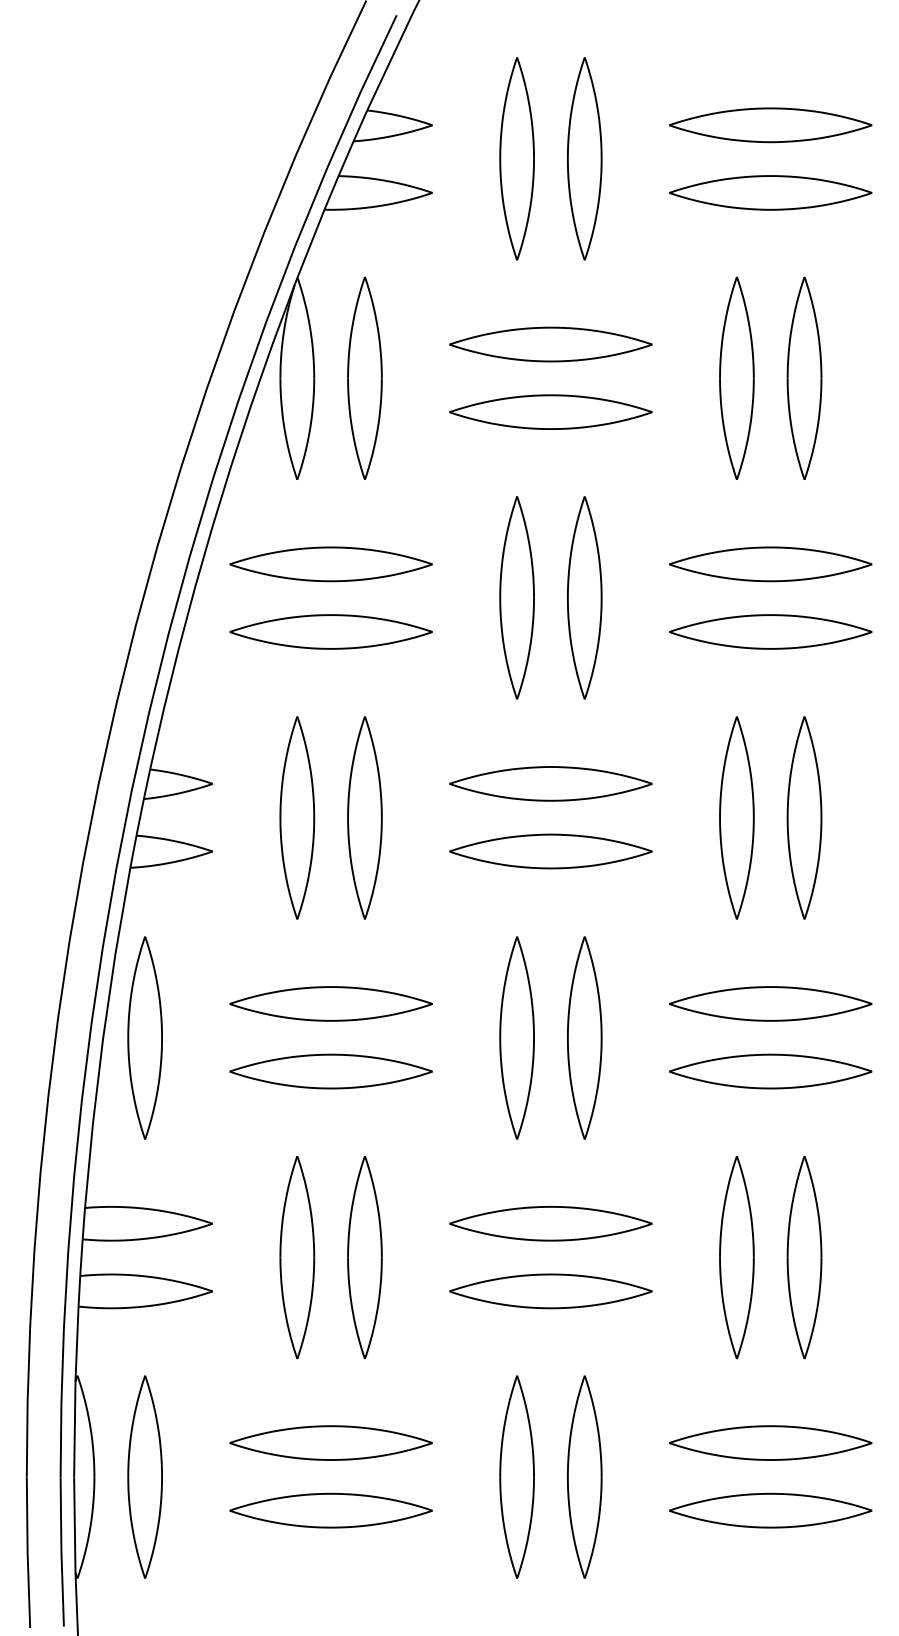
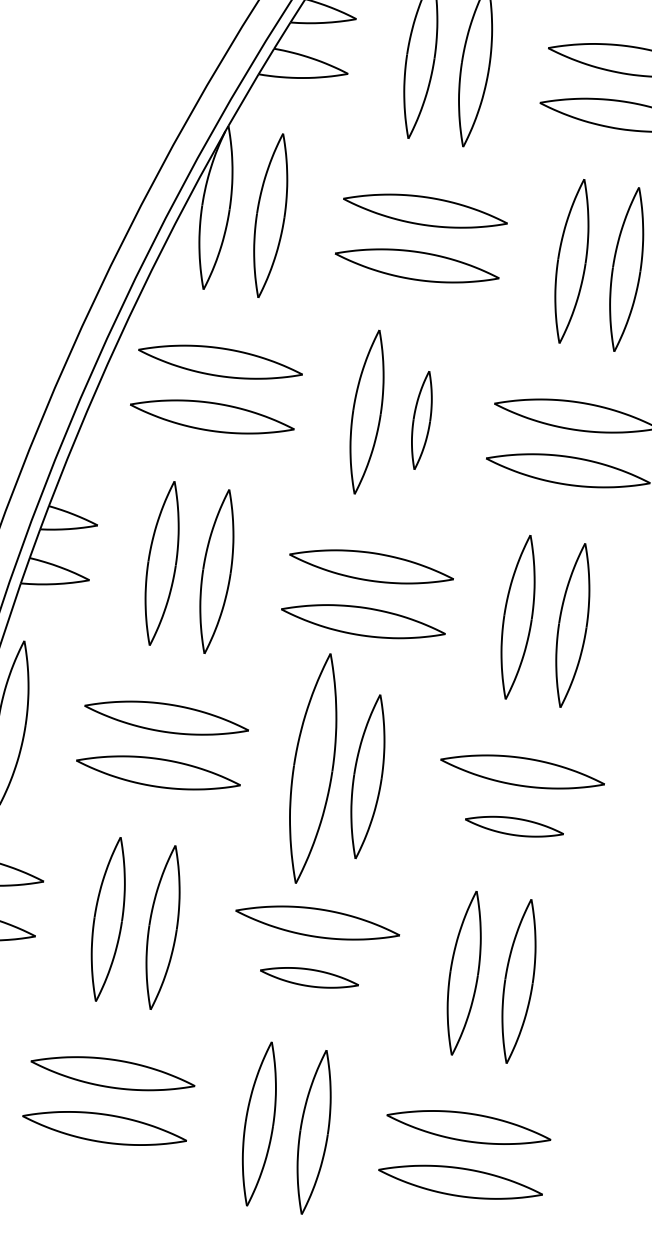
part: (584, 597) -> (421, 420), size x0.6
part: (516, 1037) -> (312, 768), size x1.4
part: (770, 1071) -> (514, 826), size x0.6
part: (550, 1291) -> (309, 977), size x0.6

